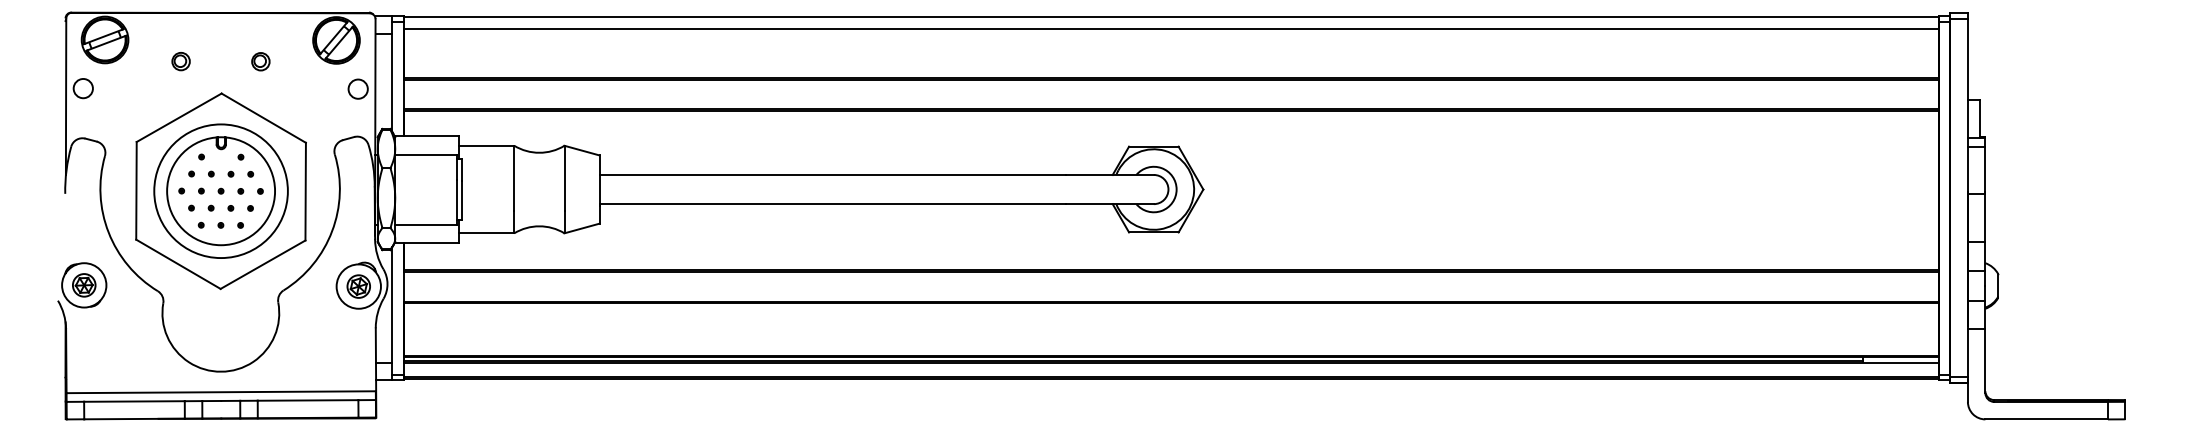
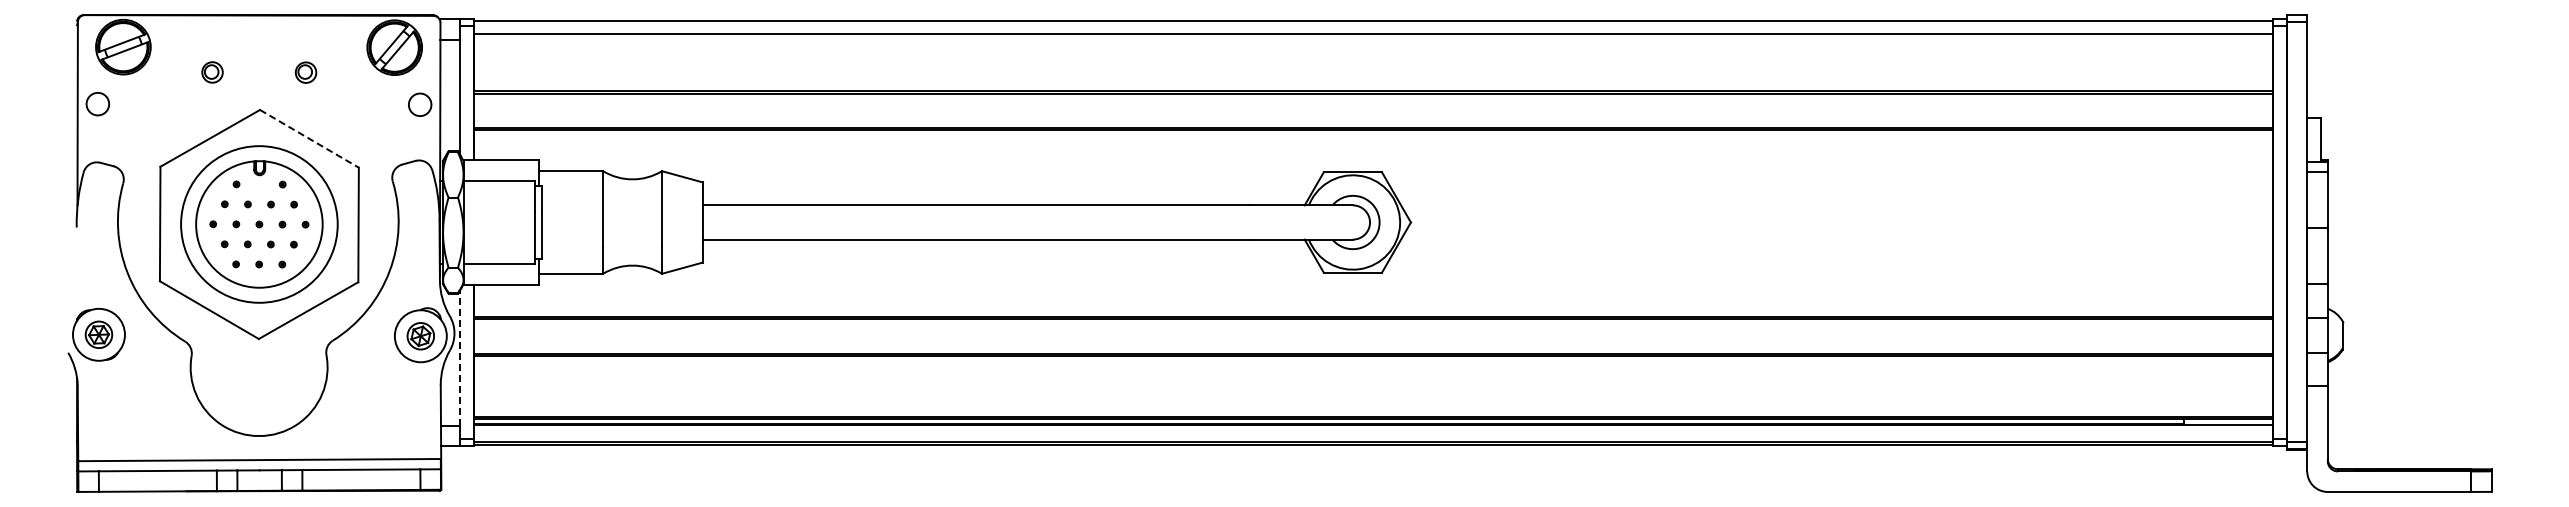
line: (263, 118) -> (309, 139), solid -> dashed
line: (392, 304) -> (460, 357), solid -> dashed

